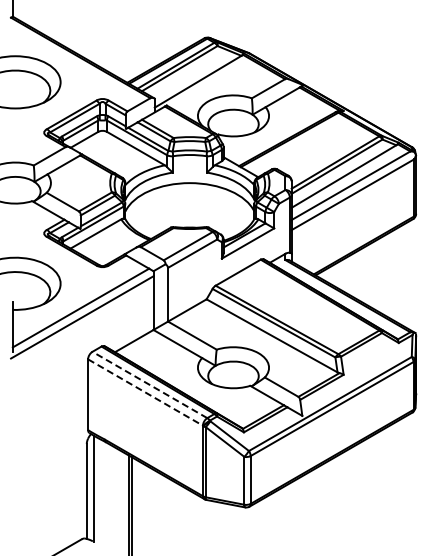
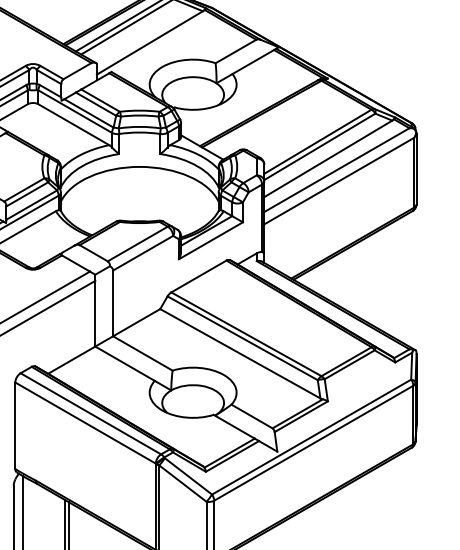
line: (149, 384) -> (90, 413), dashed -> solid
line: (145, 392) -> (85, 423), dashed -> solid

